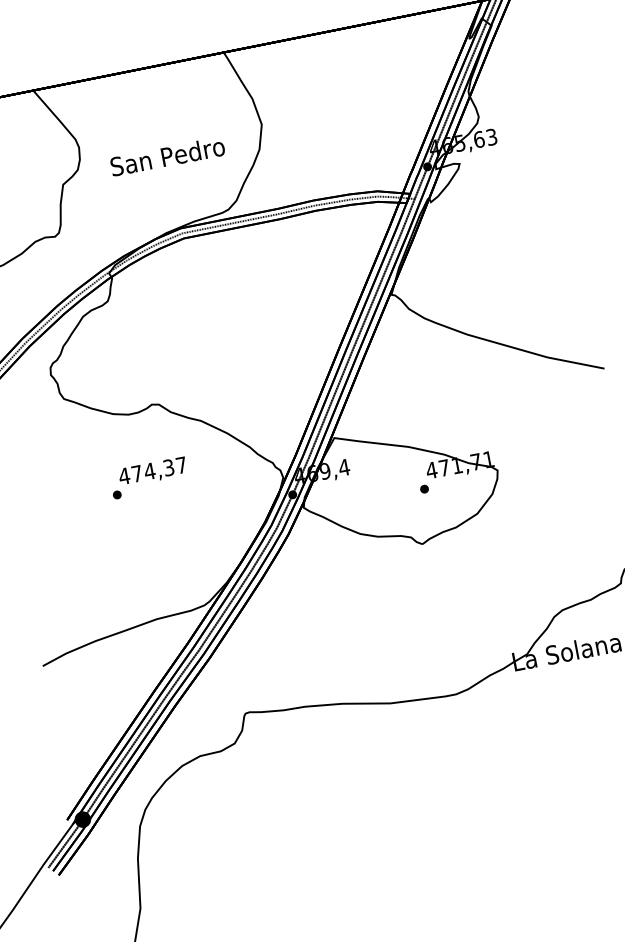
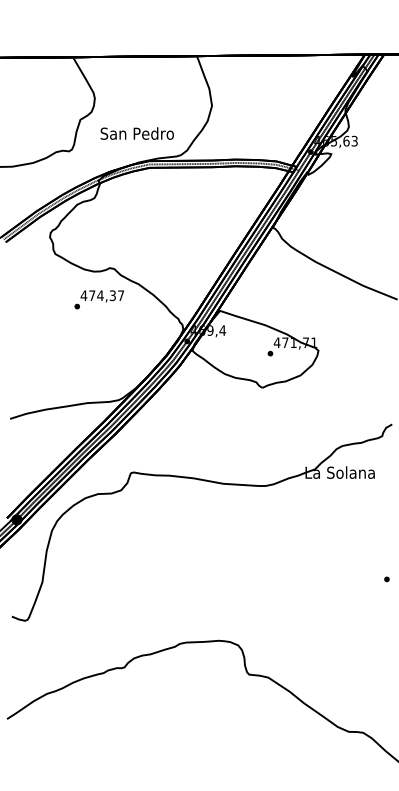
text: (166, 156) -> (136, 133), moved
text: (147, 477) -> (98, 299), moved

